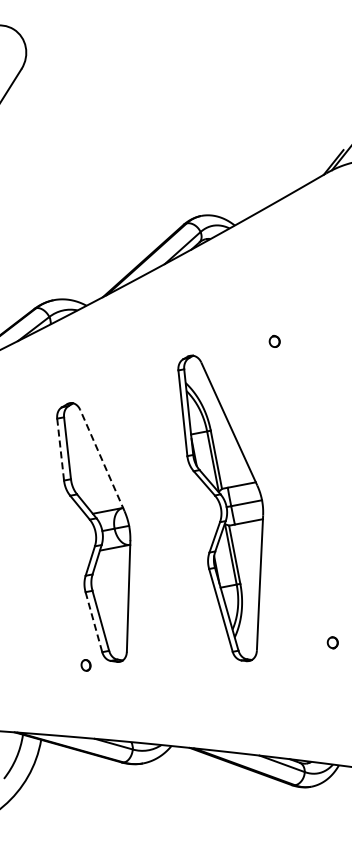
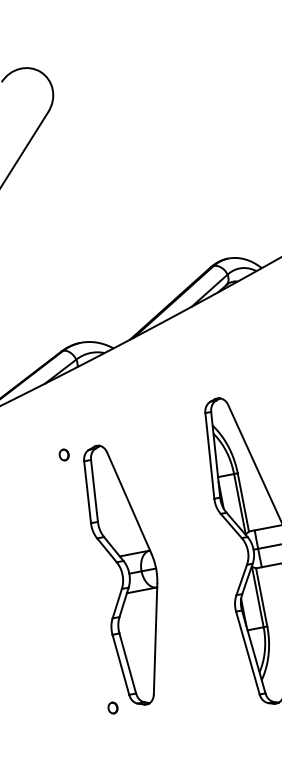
part: (36, 412) -> (63, 455), added
line: (60, 450) -> (87, 493), dashed -> solid
line: (102, 460) -> (129, 503), dashed -> solid
line: (94, 622) -> (121, 665), dashed -> solid

